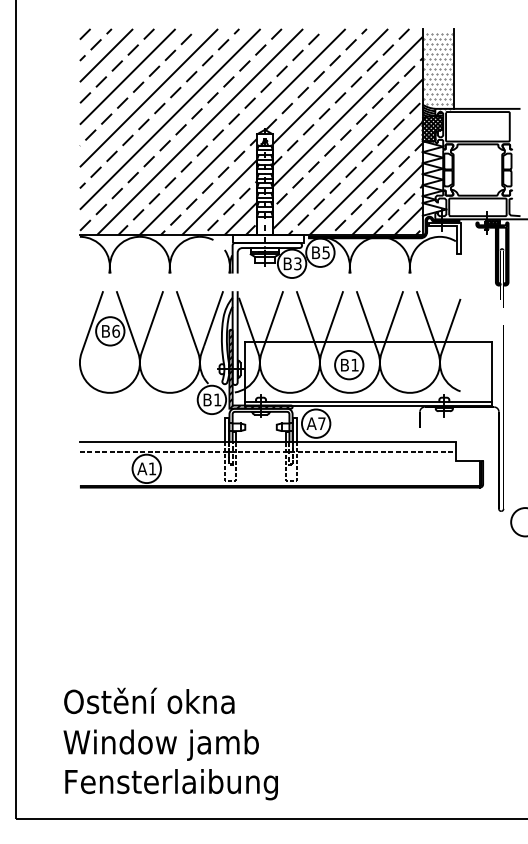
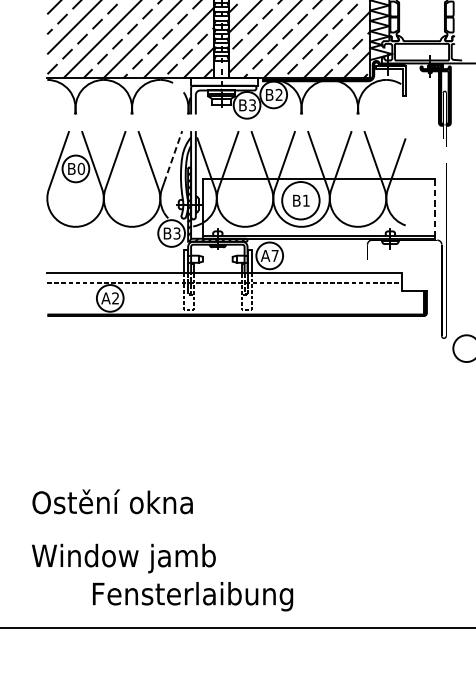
text: (325, 252) -> (278, 94), B5 -> B2
line: (213, 318) -> (173, 156), solid -> dashed
text: (116, 330) -> (81, 168), B6 -> B0
circle: (349, 364) -> (301, 200), size x1.4
line: (492, 373) -> (435, 208), solid -> dashed
text: (217, 399) -> (176, 233), B1 -> B3
text: (152, 468) -> (115, 298), A1 -> A2
text: (149, 700) -> (112, 501), moved
text: (171, 784) -> (192, 596), moved

